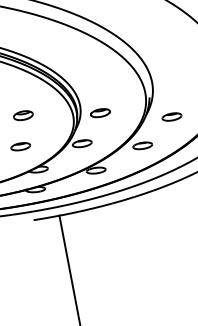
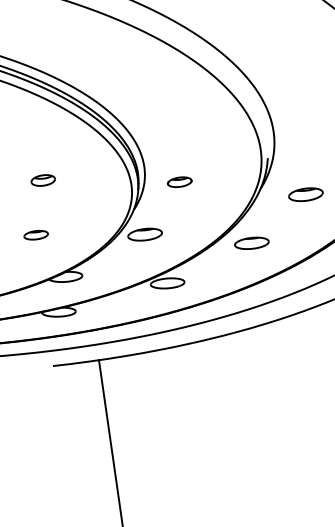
part: (100, 113) -> (179, 182), size x0.7
part: (23, 115) -> (43, 180), size x0.7
part: (20, 146) -> (35, 234), size x0.7

